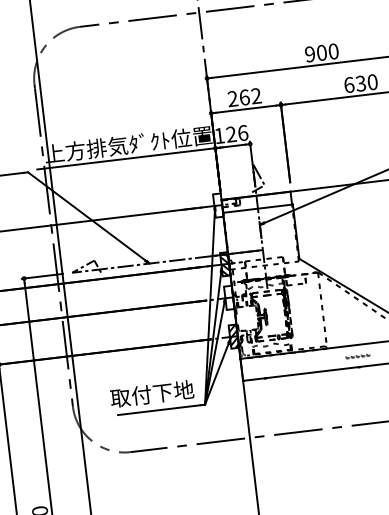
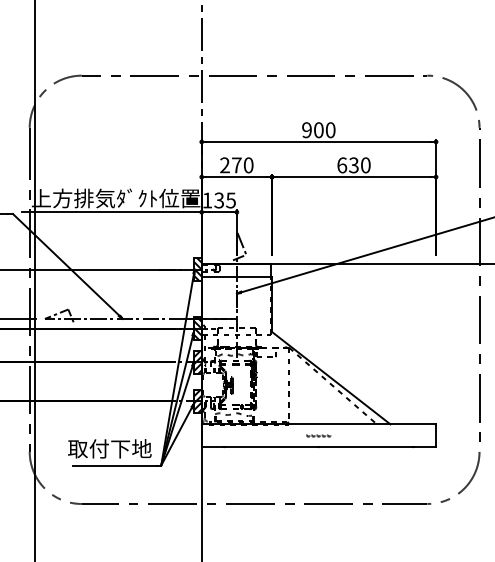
text: (250, 97) -> (242, 165), 262 -> 270
text: (237, 133) -> (225, 200), 126 -> 135
hatch: (217, 205) -> (197, 269), added
hatch: (228, 297) -> (197, 362), added

